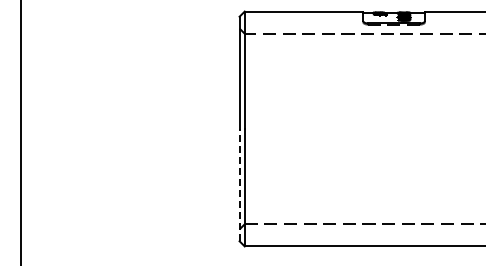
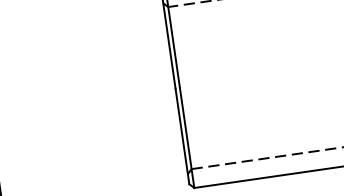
line: (239, 184) -> (182, 135), dashed -> solid

